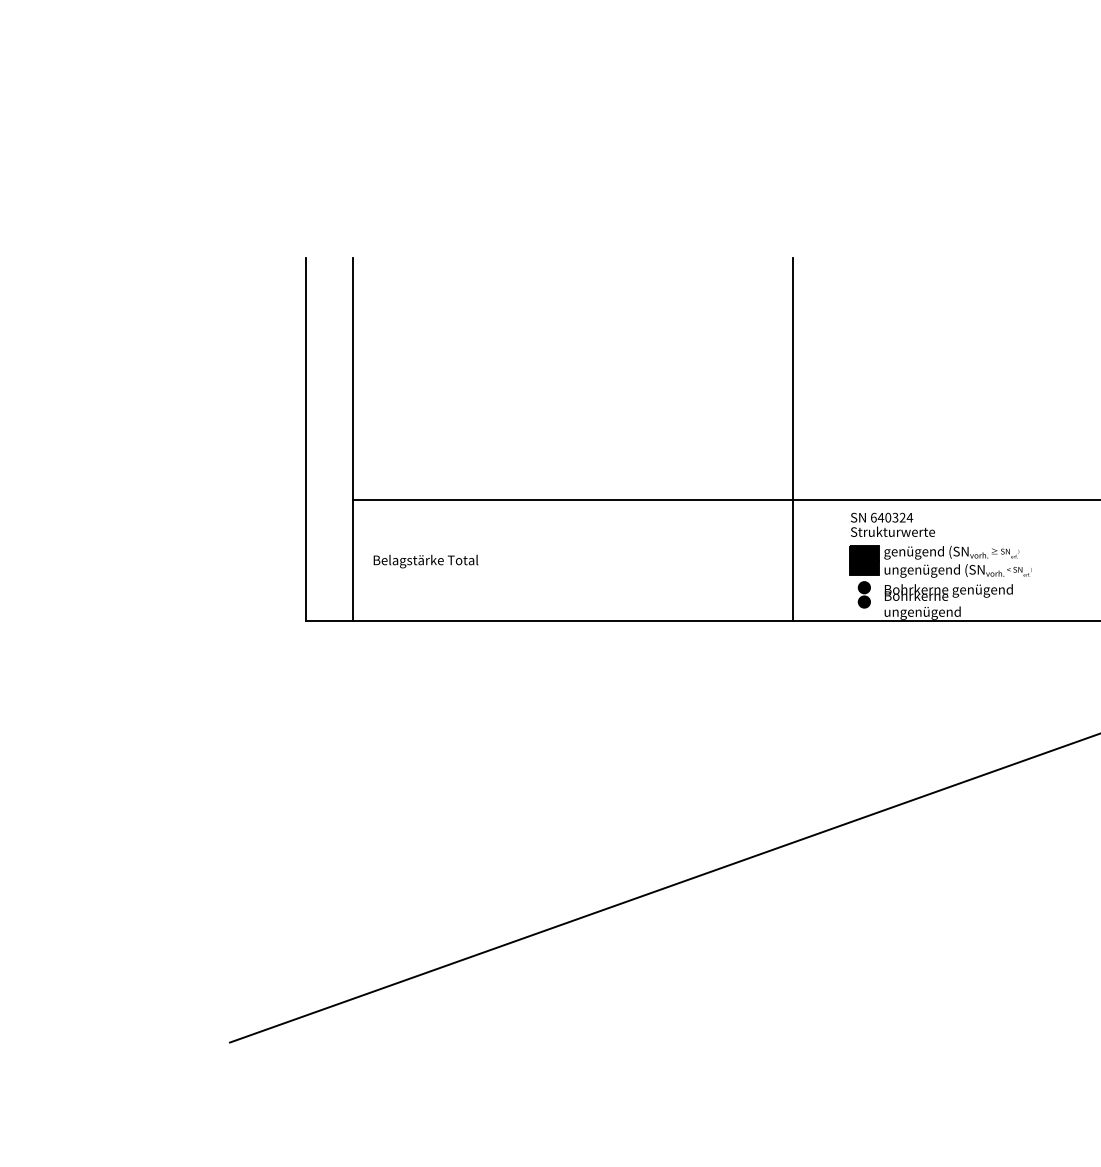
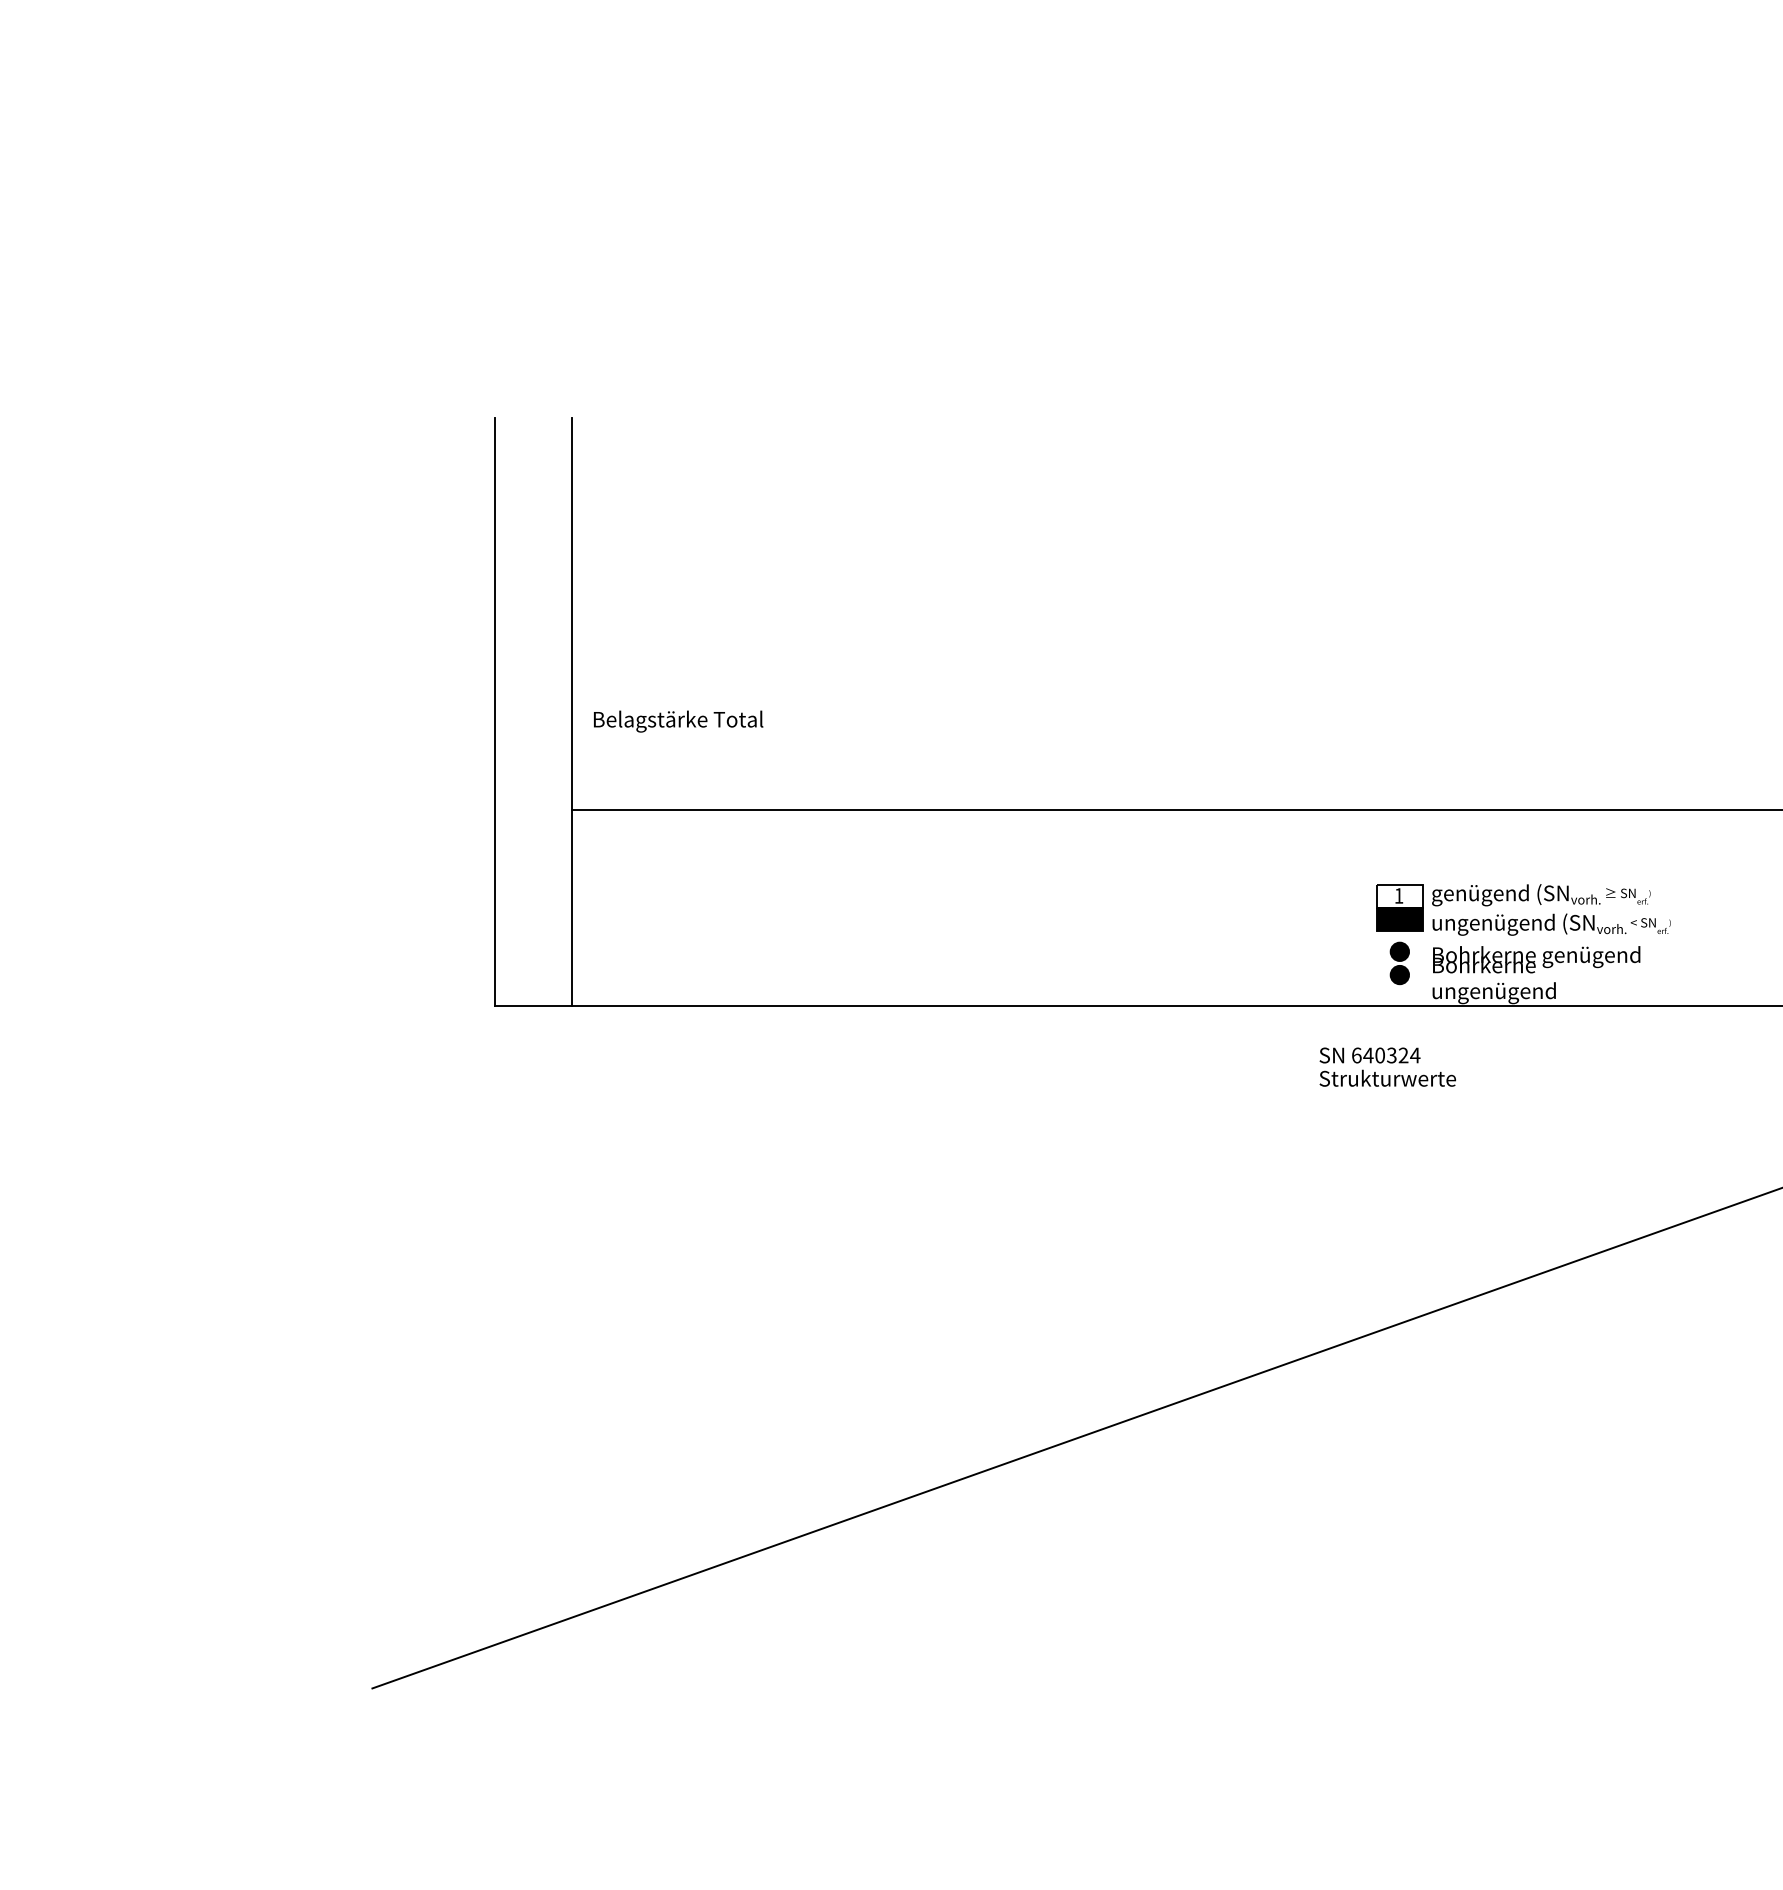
line: (792, 439) -> (1283, 711), removed
text: (892, 524) -> (1387, 1066), moved
fill: (864, 553) -> (1400, 896), removed
text: (425, 561) -> (677, 721), moved

